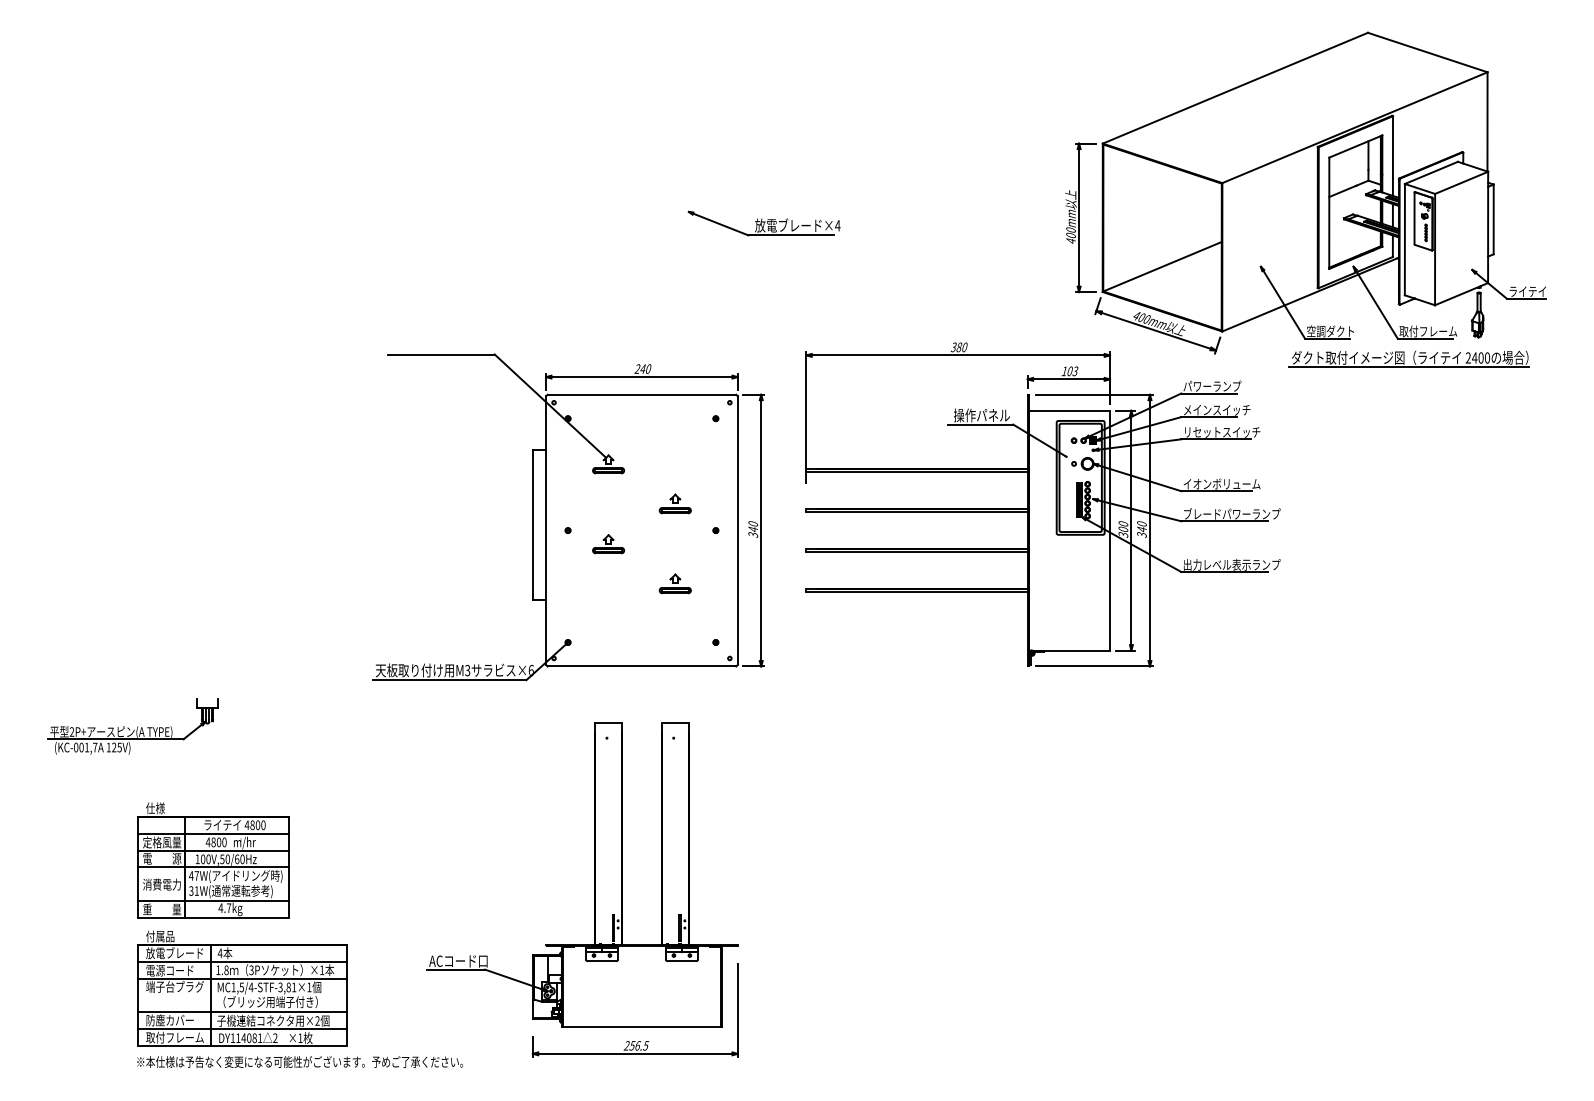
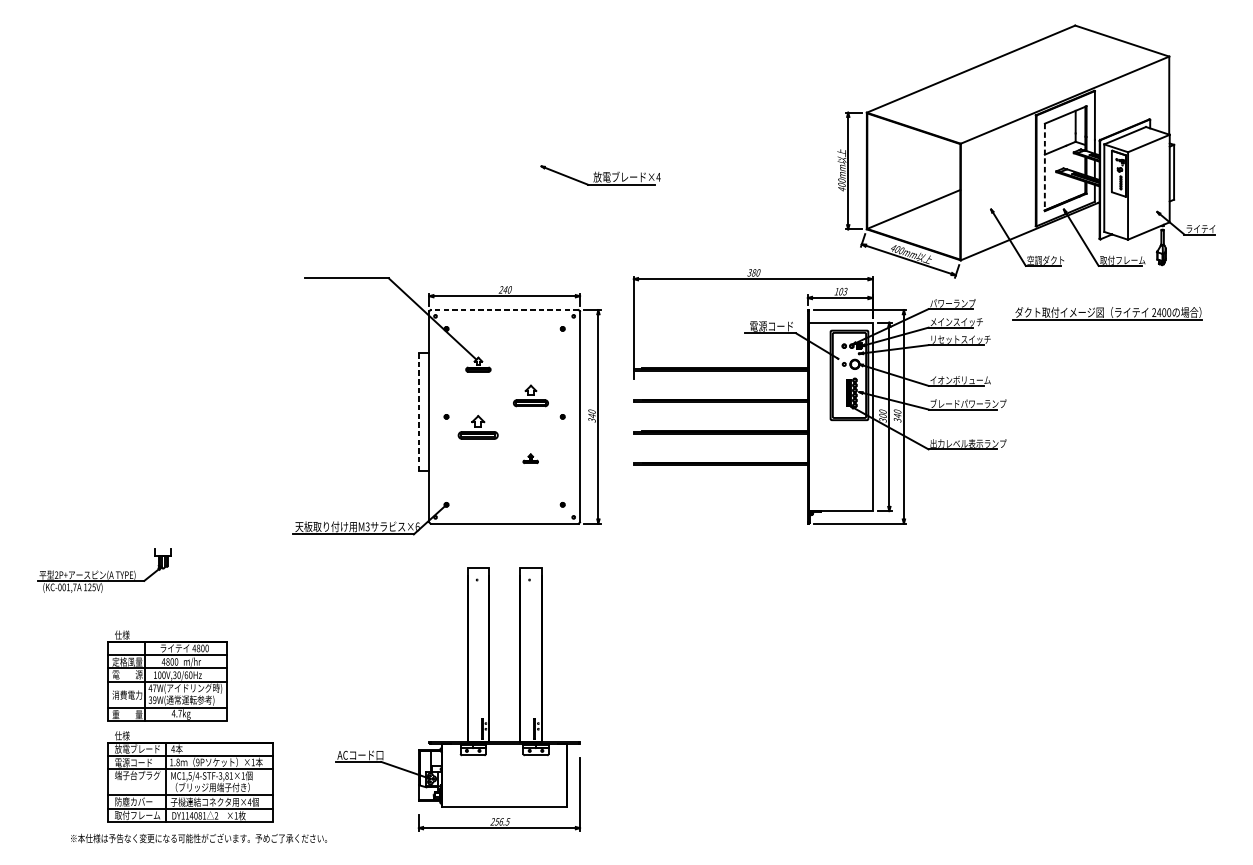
line: (1329, 213) -> (1045, 167), solid -> dashed
part: (1408, 358) -> (1107, 313), moved
line: (641, 394) -> (504, 309), solid -> dashed
text: (981, 415) -> (771, 326), 操作パネル -> 電源コード
part: (674, 503) -> (530, 395), size x1.4
line: (532, 525) -> (418, 412), solid -> dashed
part: (608, 544) -> (478, 427), size x1.6
part: (674, 583) -> (530, 458), size x0.6
text: (222, 858) -> (174, 674), 100V,50/60Hz -> 100V,30/60Hz
text: (196, 890) -> (154, 699), 31W( -> 39W(
text: (160, 936) -> (126, 735), 付属品 -> 仕様
text: (251, 970) -> (197, 762), 3P -> 9P
text: (317, 1020) -> (249, 801), ×2 -> ×4
text: (299, 1061) -> (198, 838), moved

